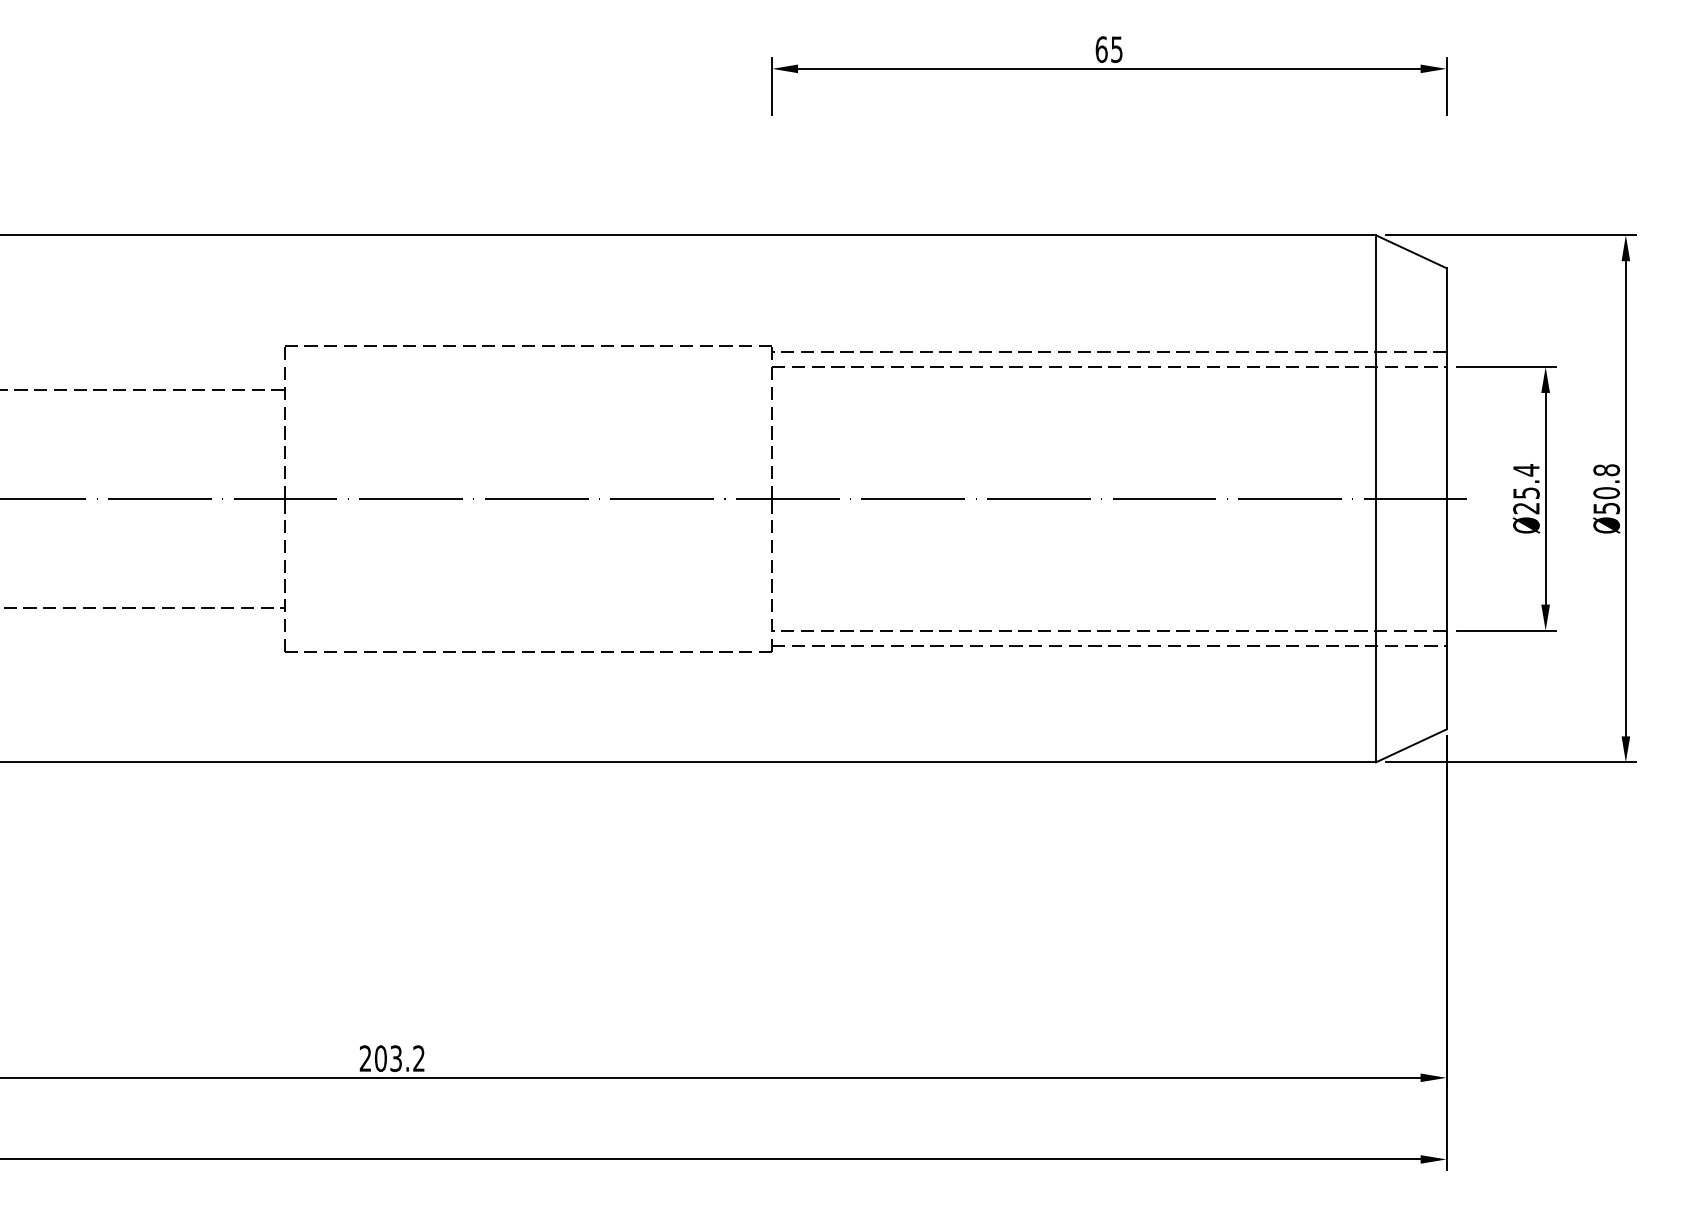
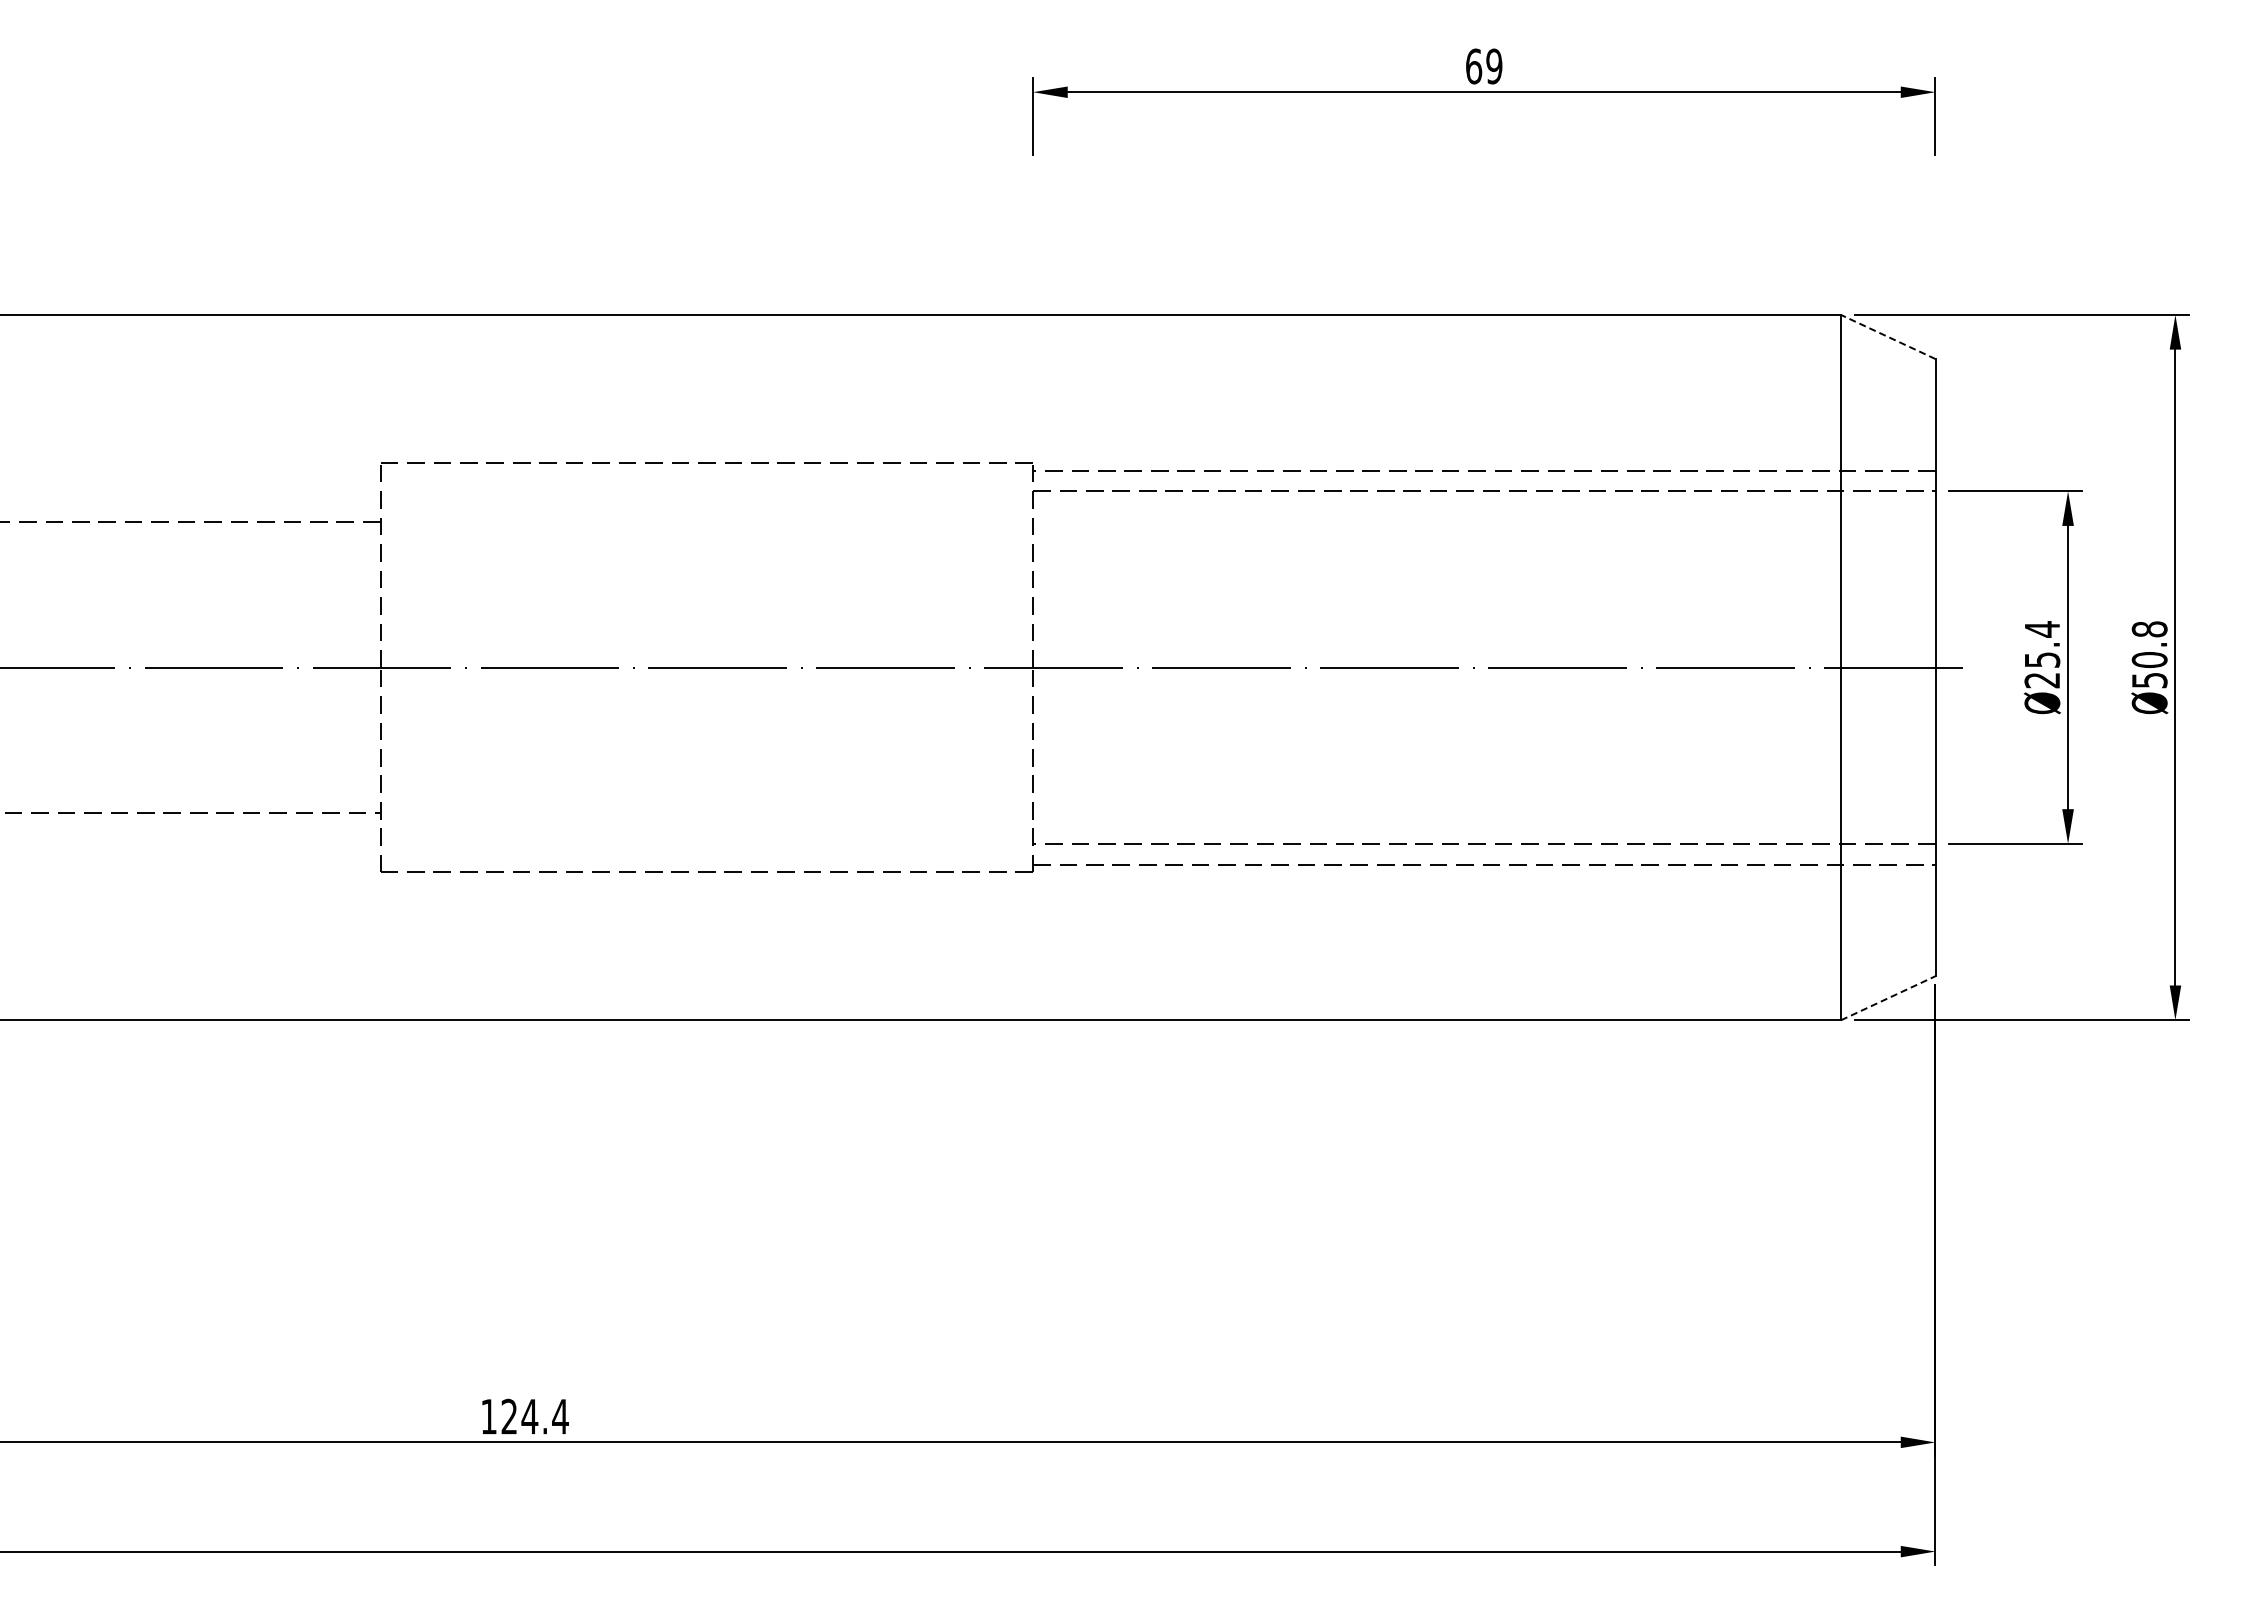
text: (1117, 49) -> (1494, 66), 65 -> 69
line: (1410, 251) -> (1887, 336), solid -> dashed
line: (1411, 746) -> (1888, 998), solid -> dashed
text: (392, 1058) -> (524, 1416), 203.2 -> 124.4

